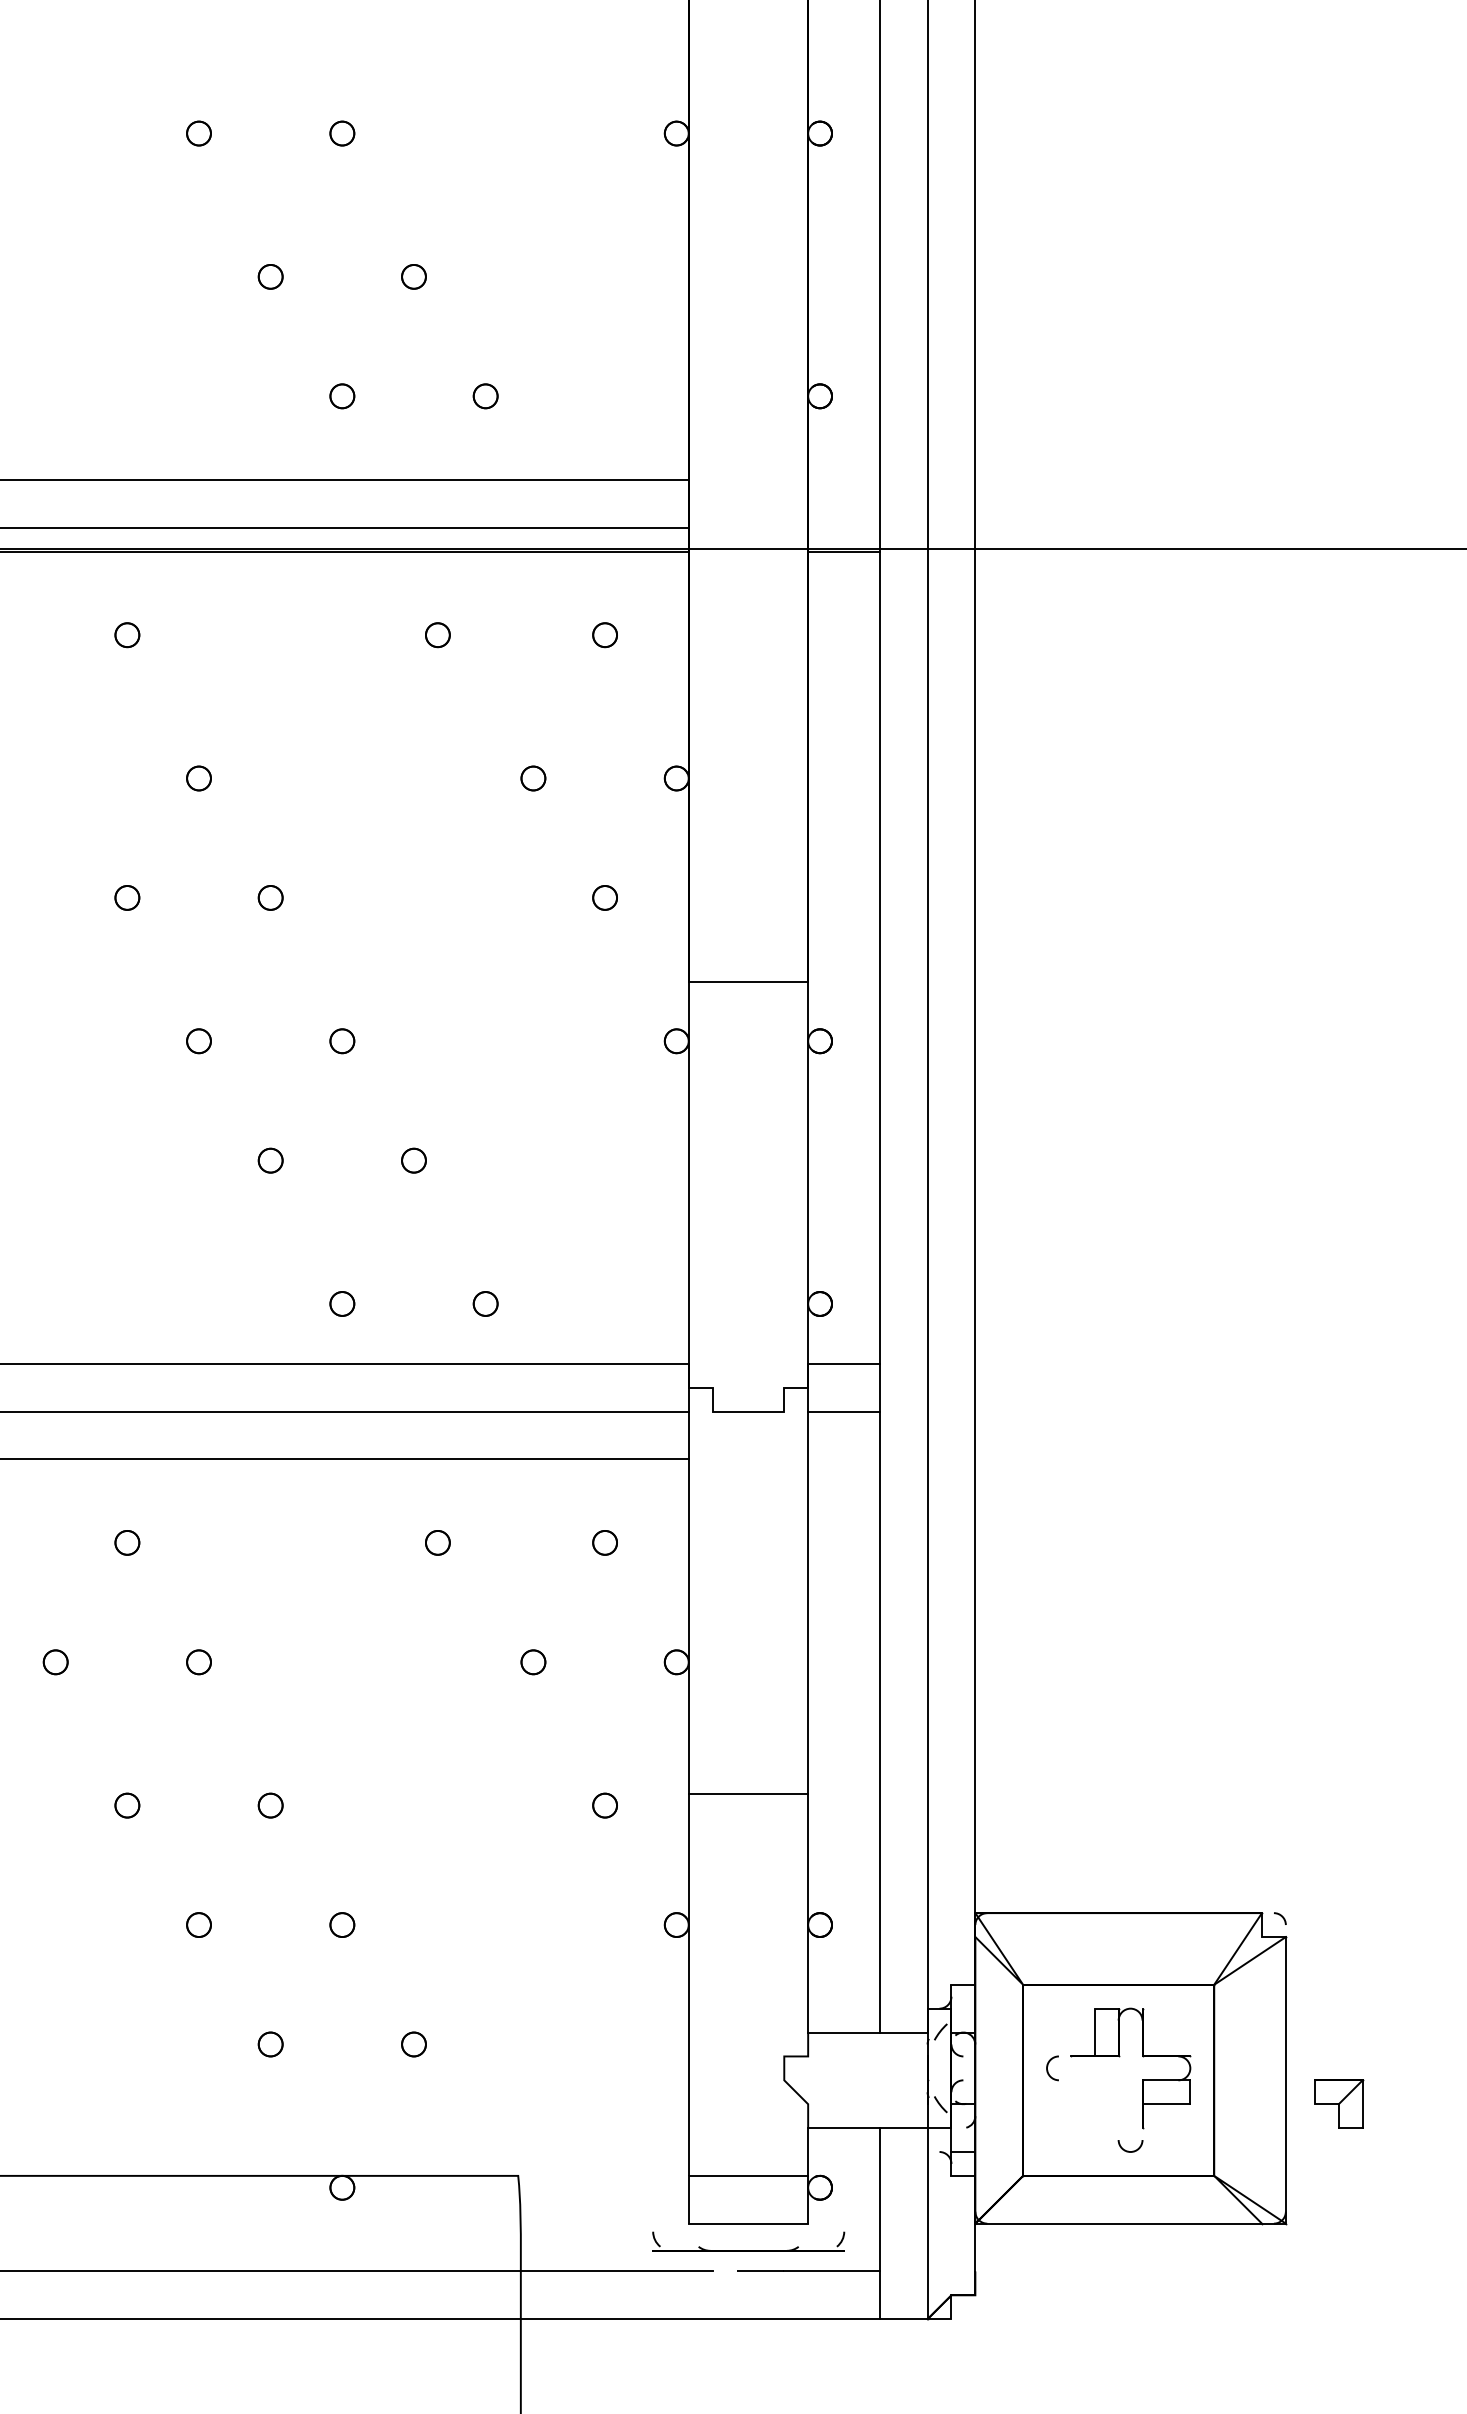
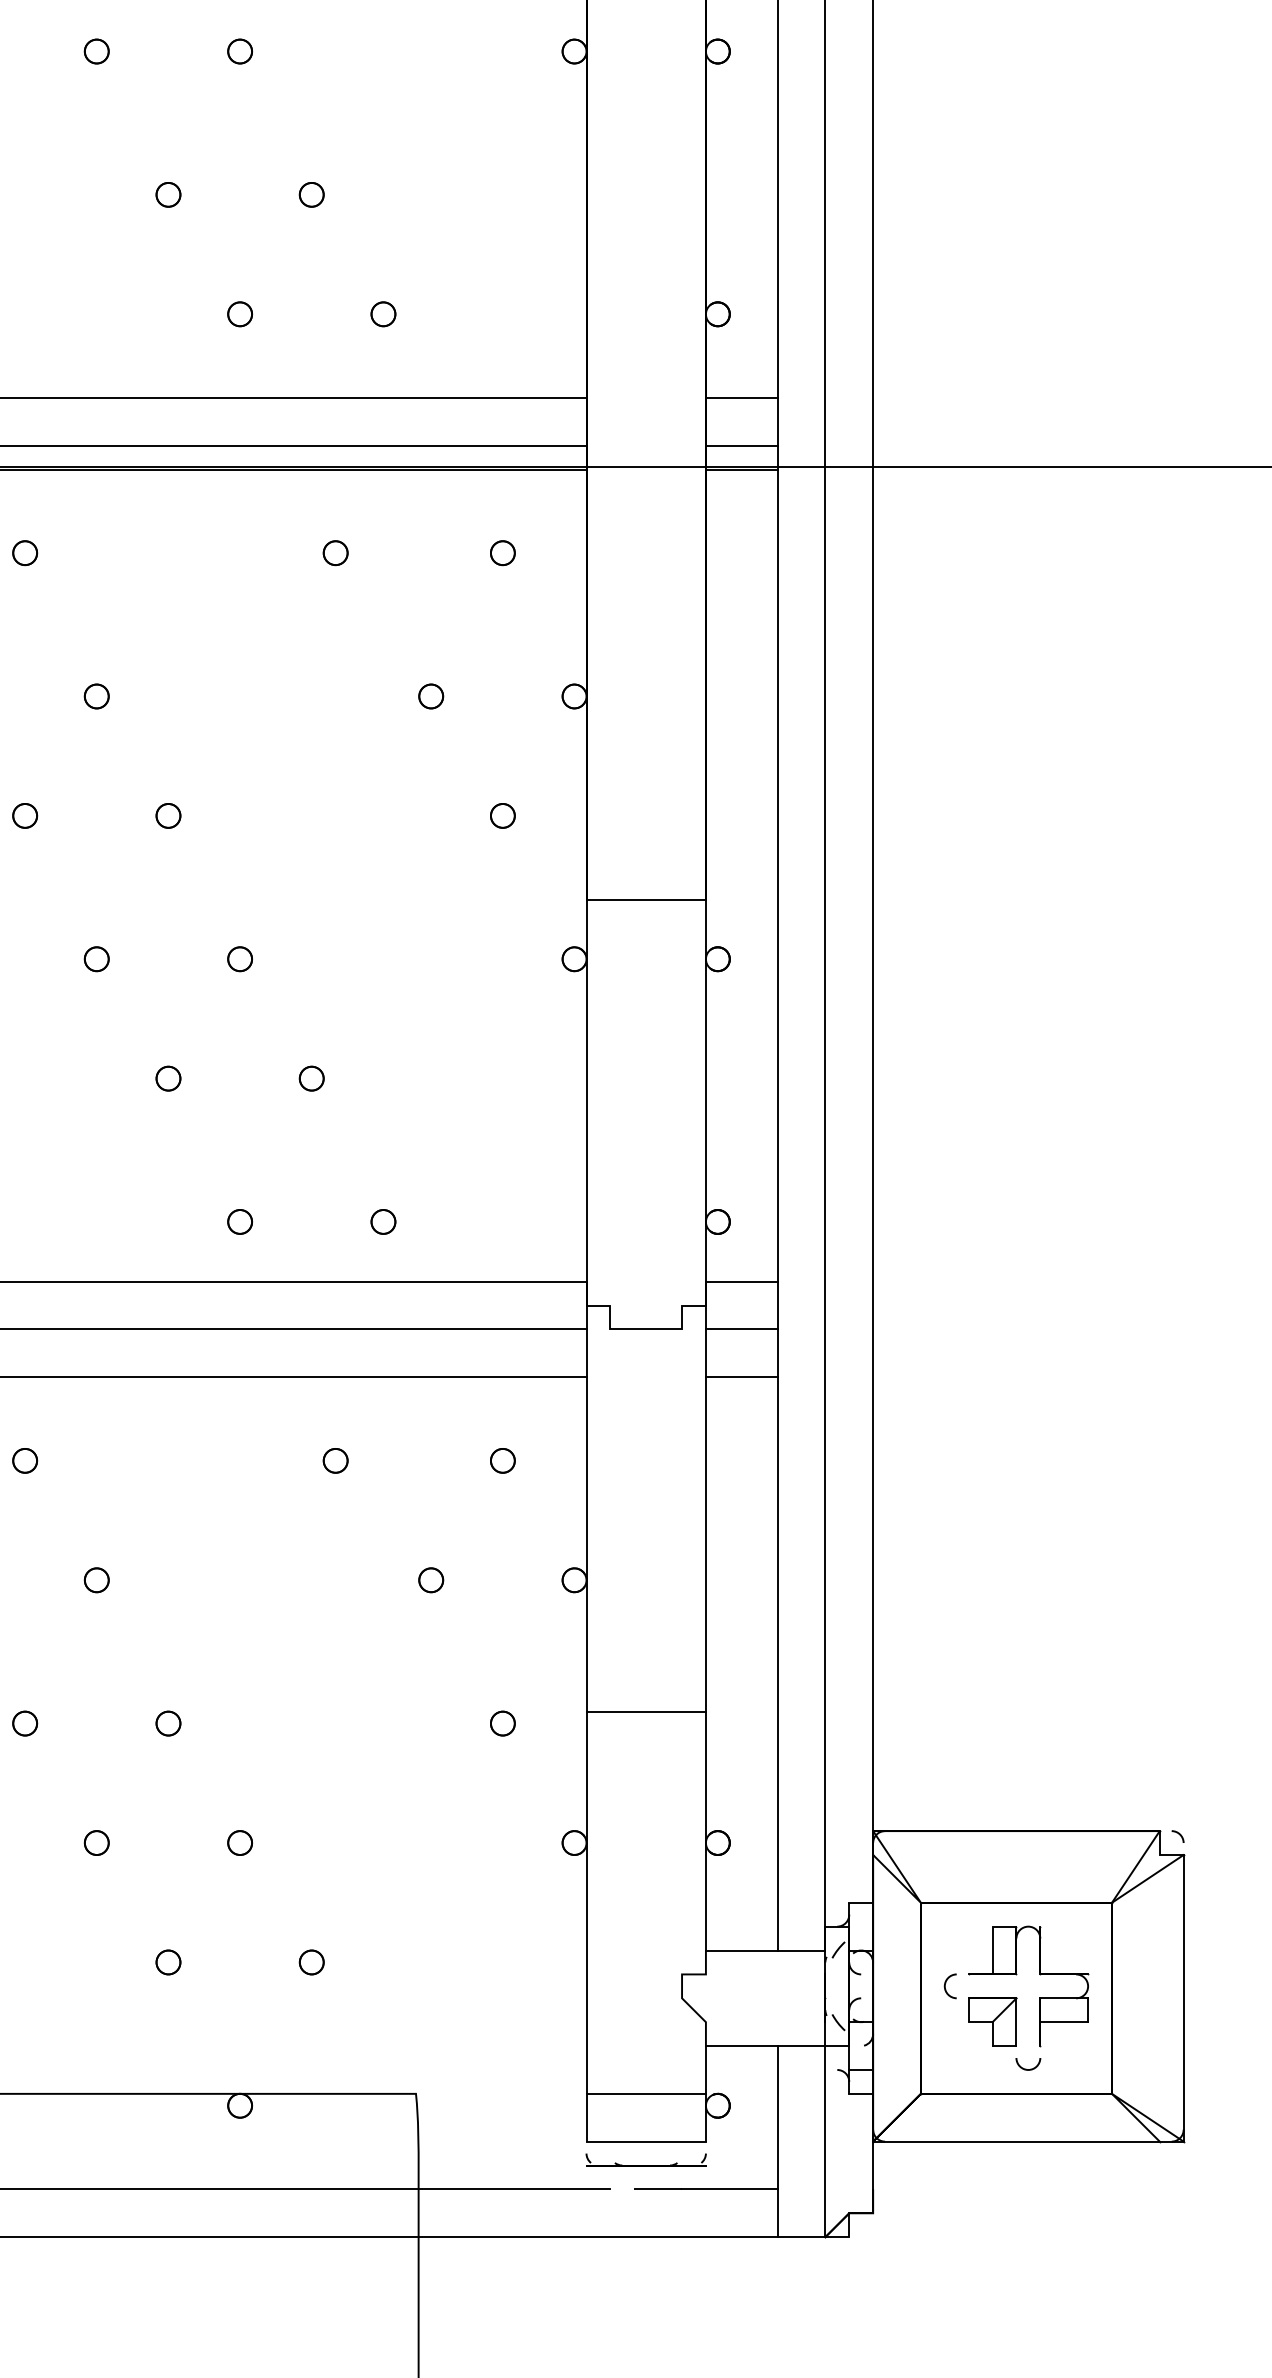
line: (843, 479) -> (741, 397), added
line: (843, 527) -> (741, 445), added
line: (843, 1459) -> (741, 1377), added
part: (1339, 2103) -> (993, 2021), moved
part: (747, 2241) -> (645, 2159), size x0.62

